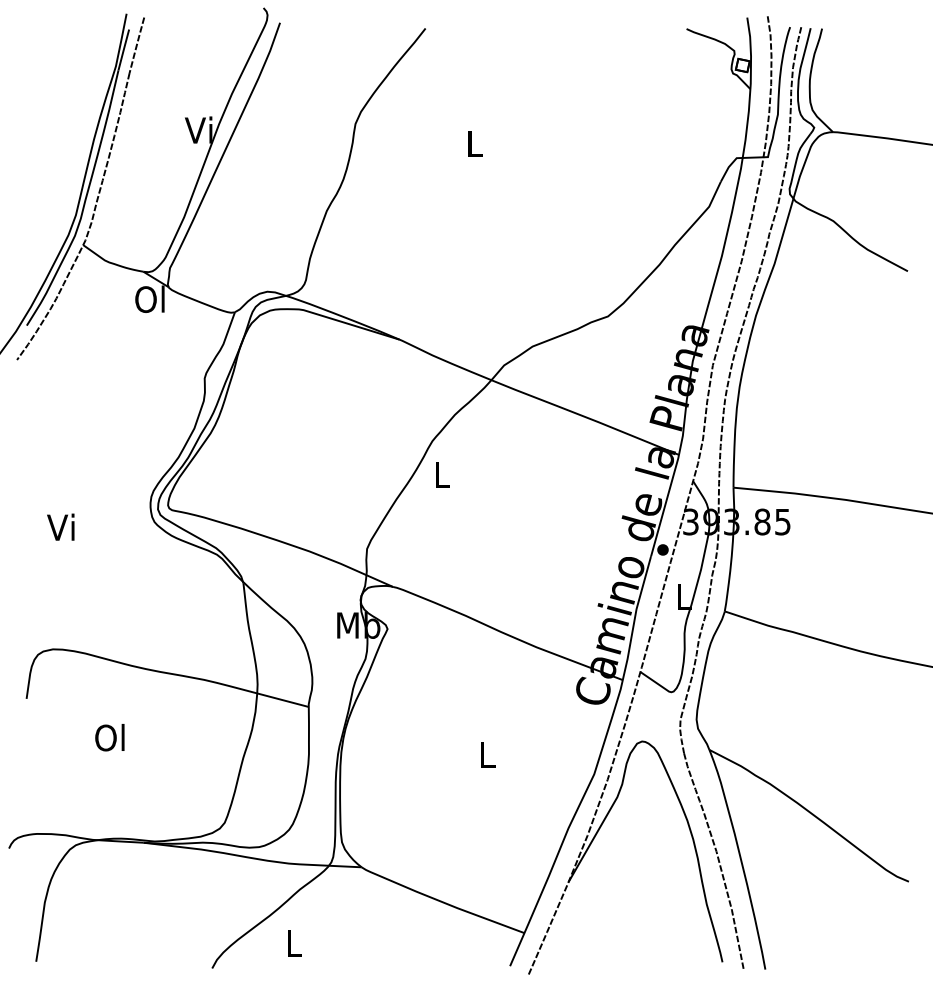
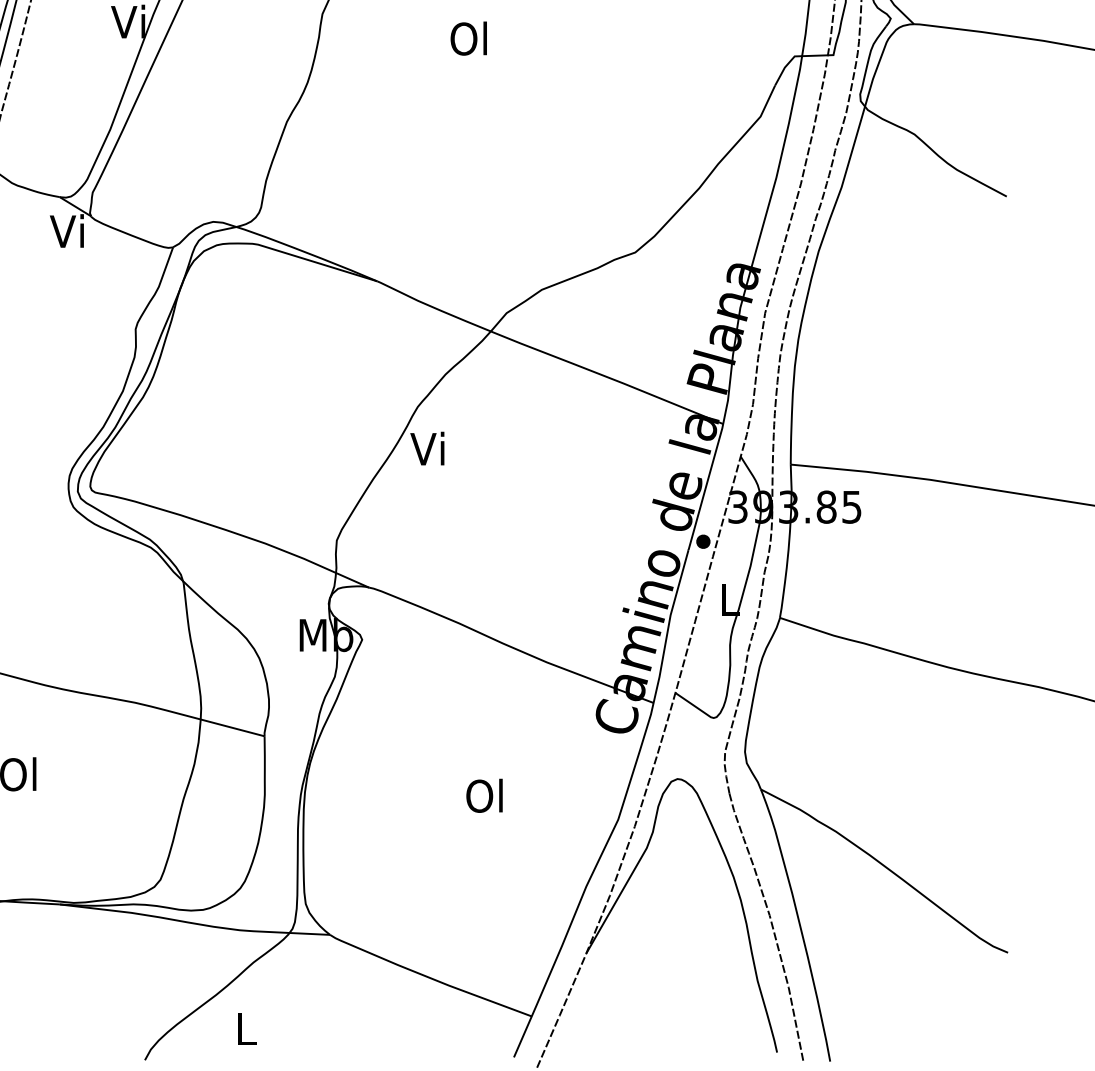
text: (473, 143) -> (468, 38), L -> Ol
text: (149, 298) -> (67, 230), Ol -> Vi
text: (439, 474) -> (426, 448), L -> Vi
text: (485, 754) -> (483, 795), L -> Ol

